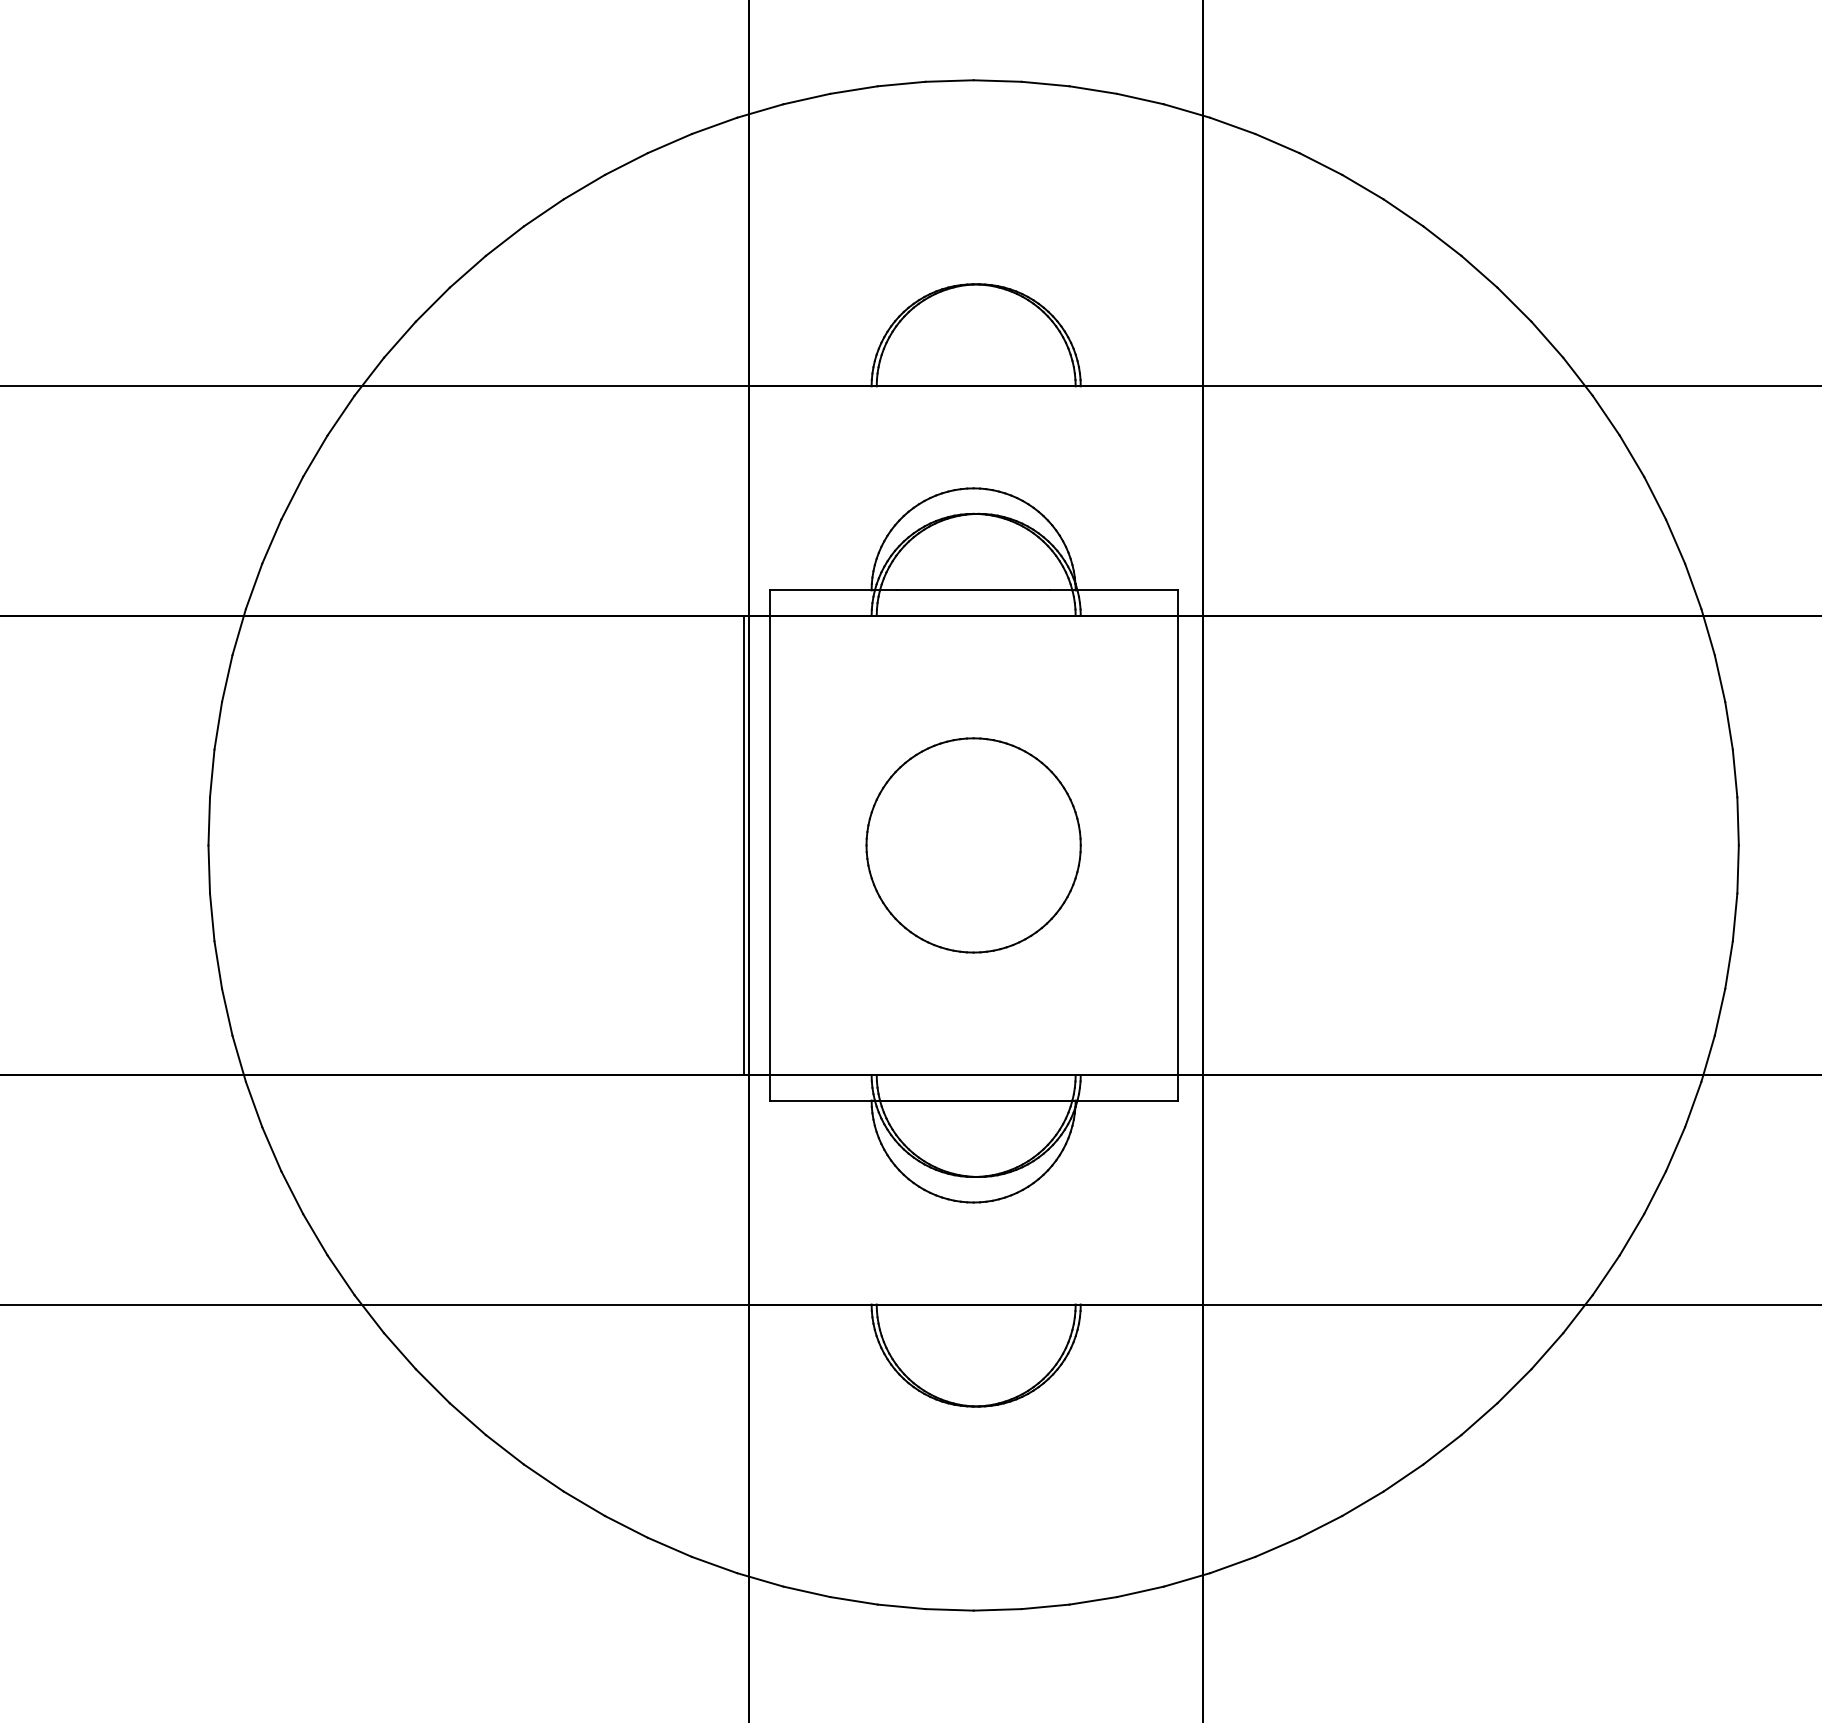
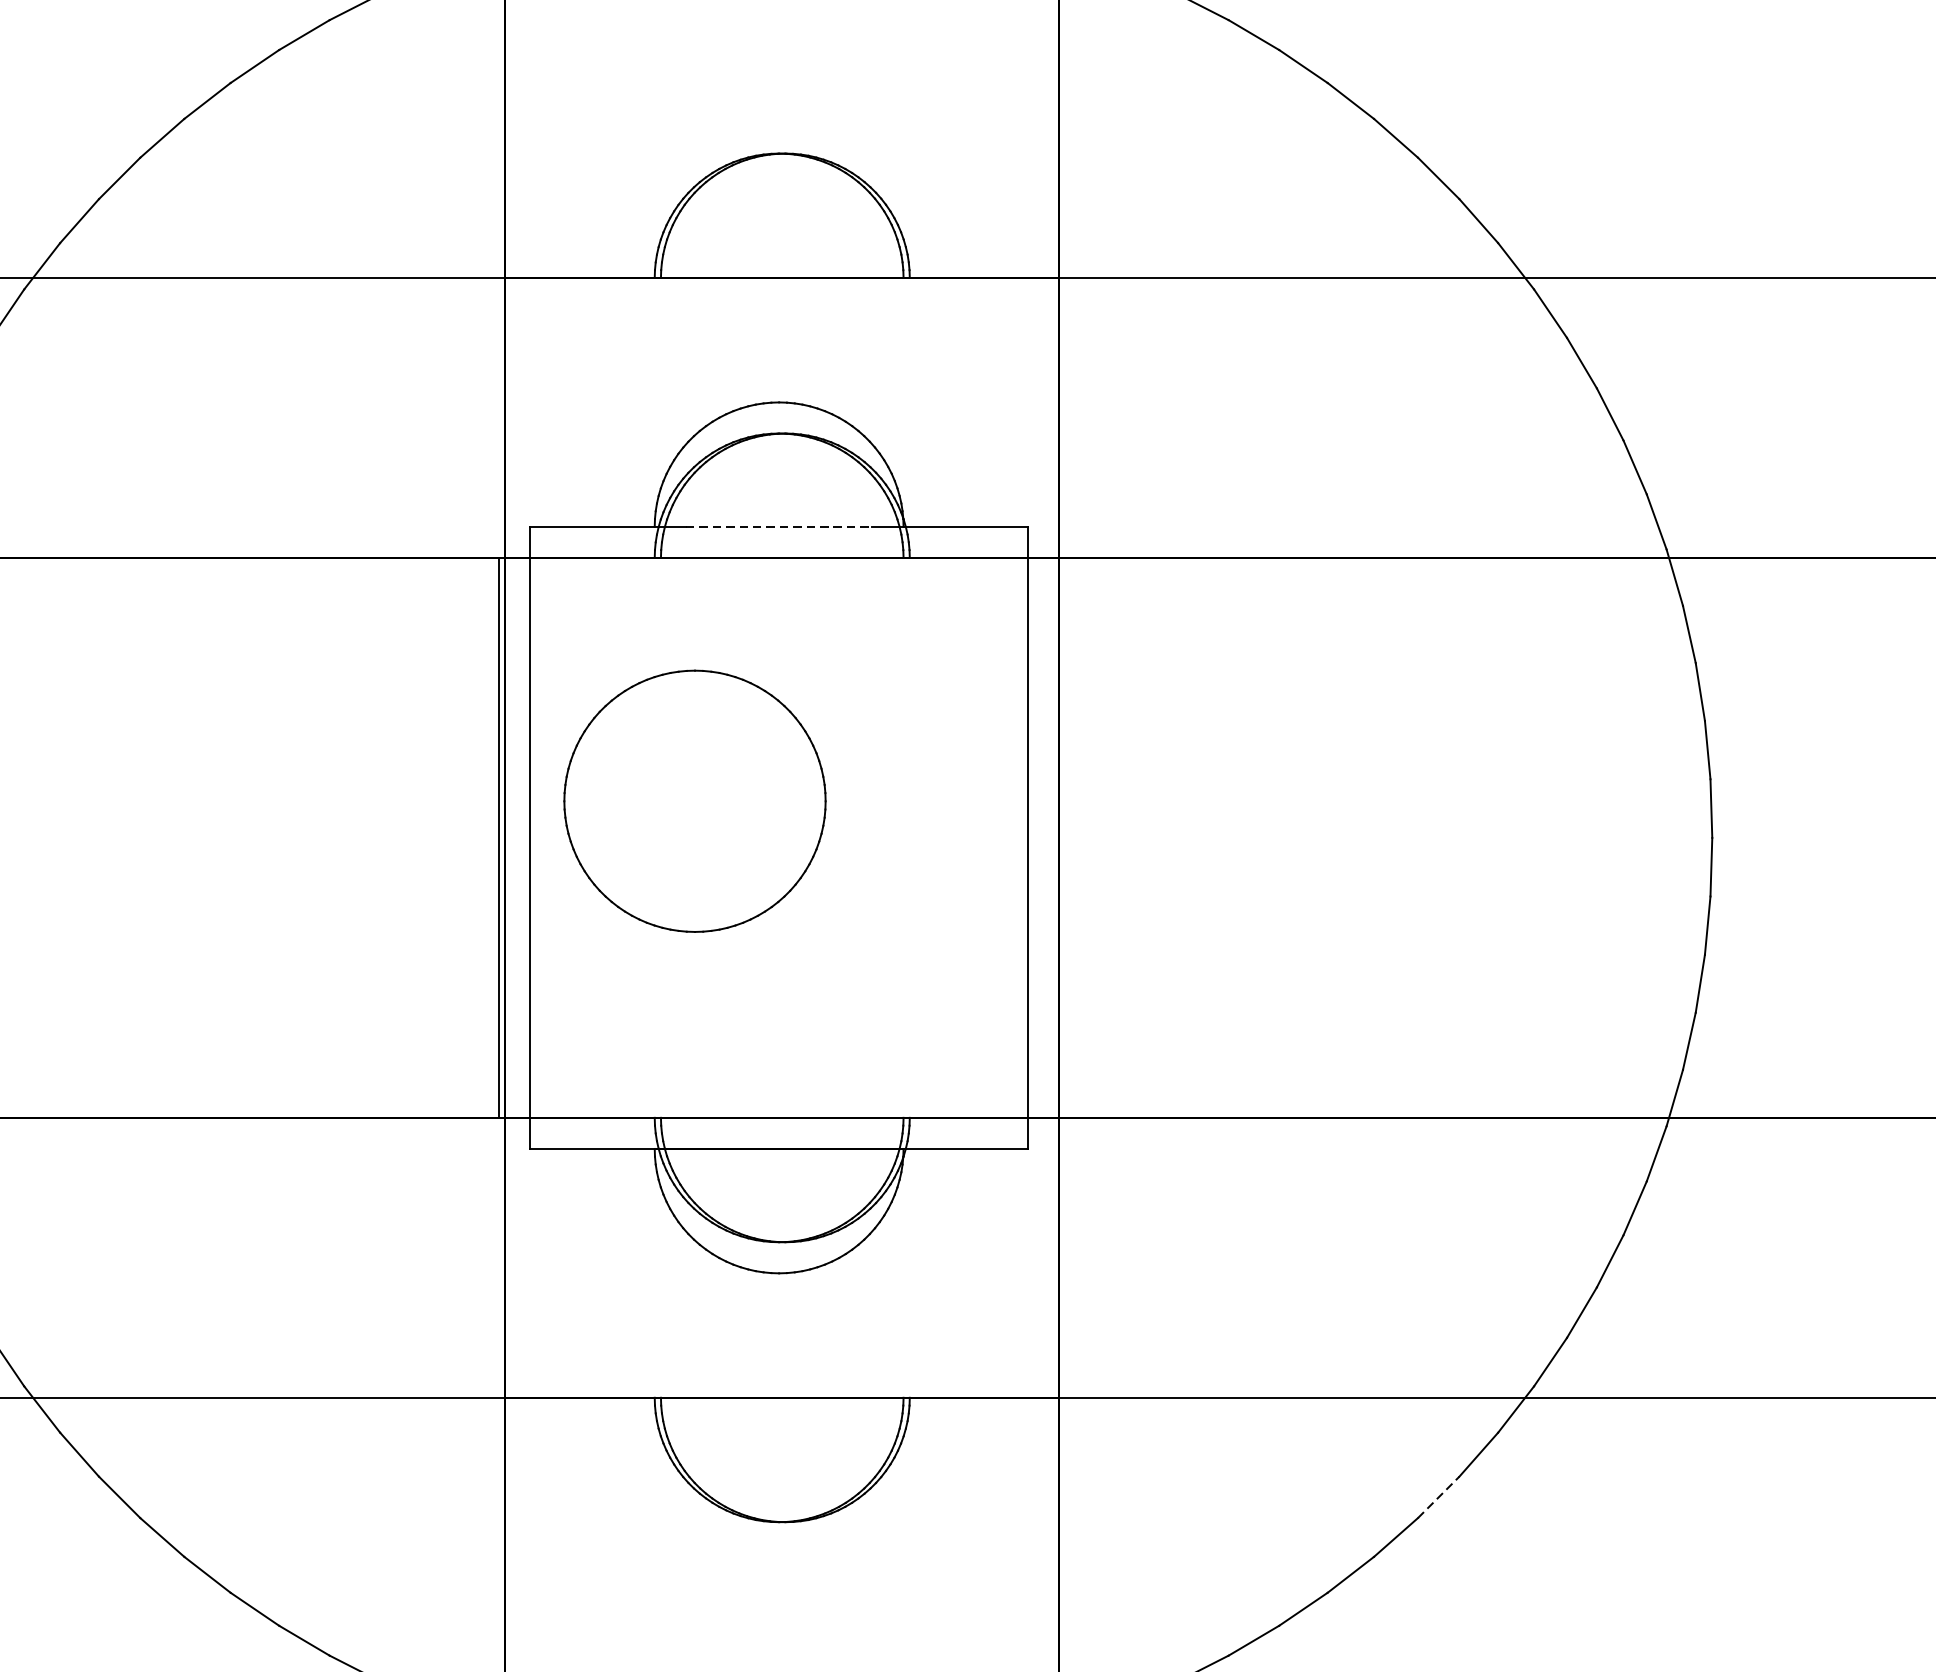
line: (973, 590) -> (778, 526), solid -> dashed
part: (973, 845) -> (694, 801), moved
line: (1514, 1385) -> (1438, 1496), solid -> dashed

